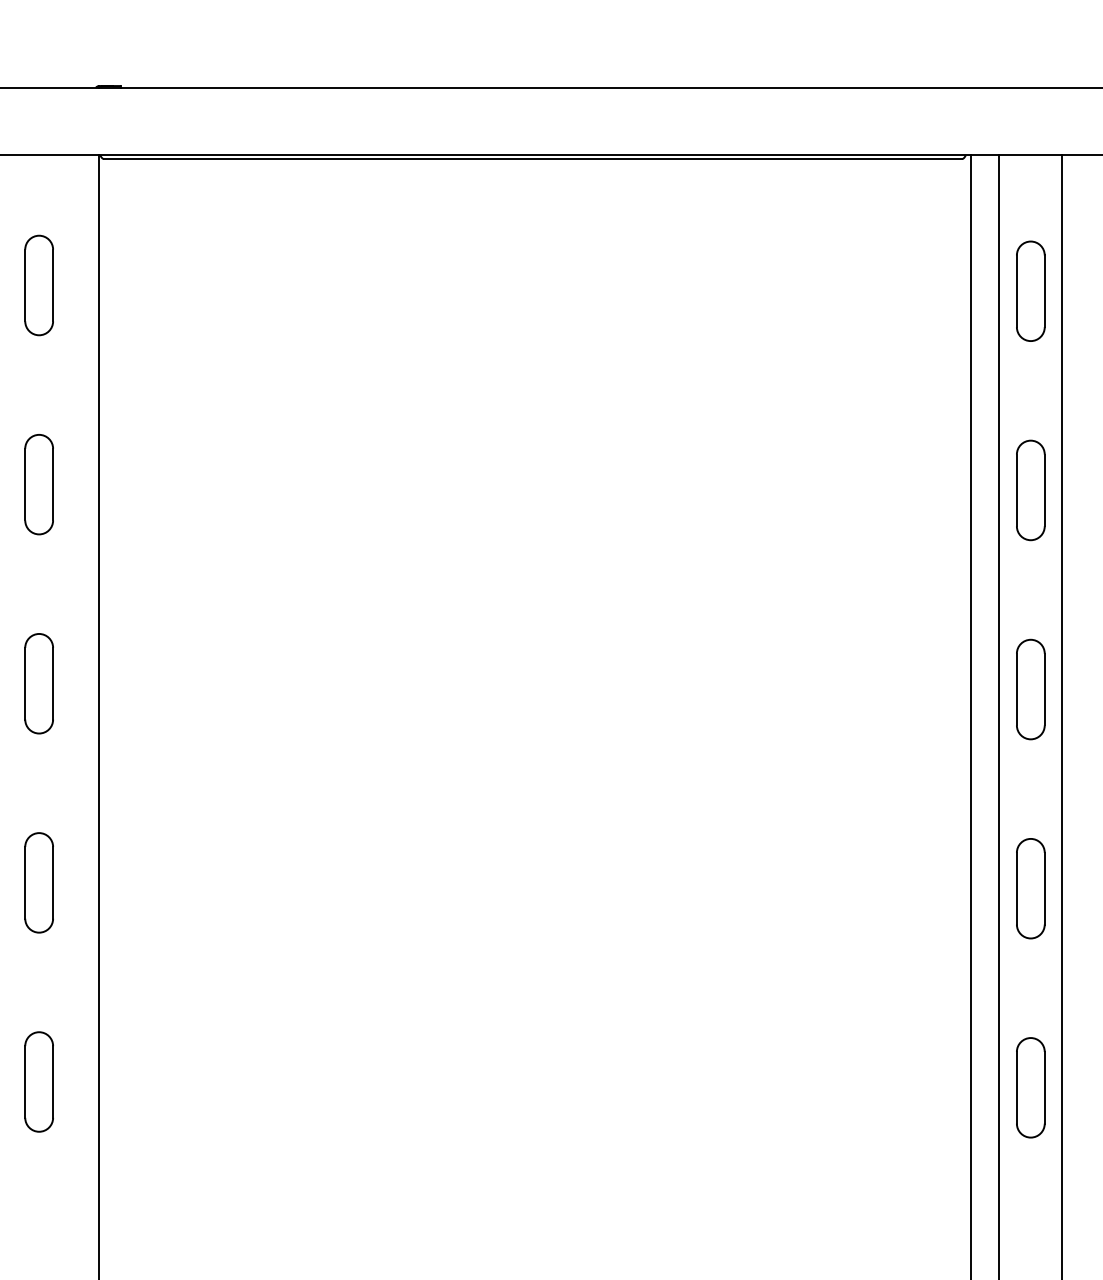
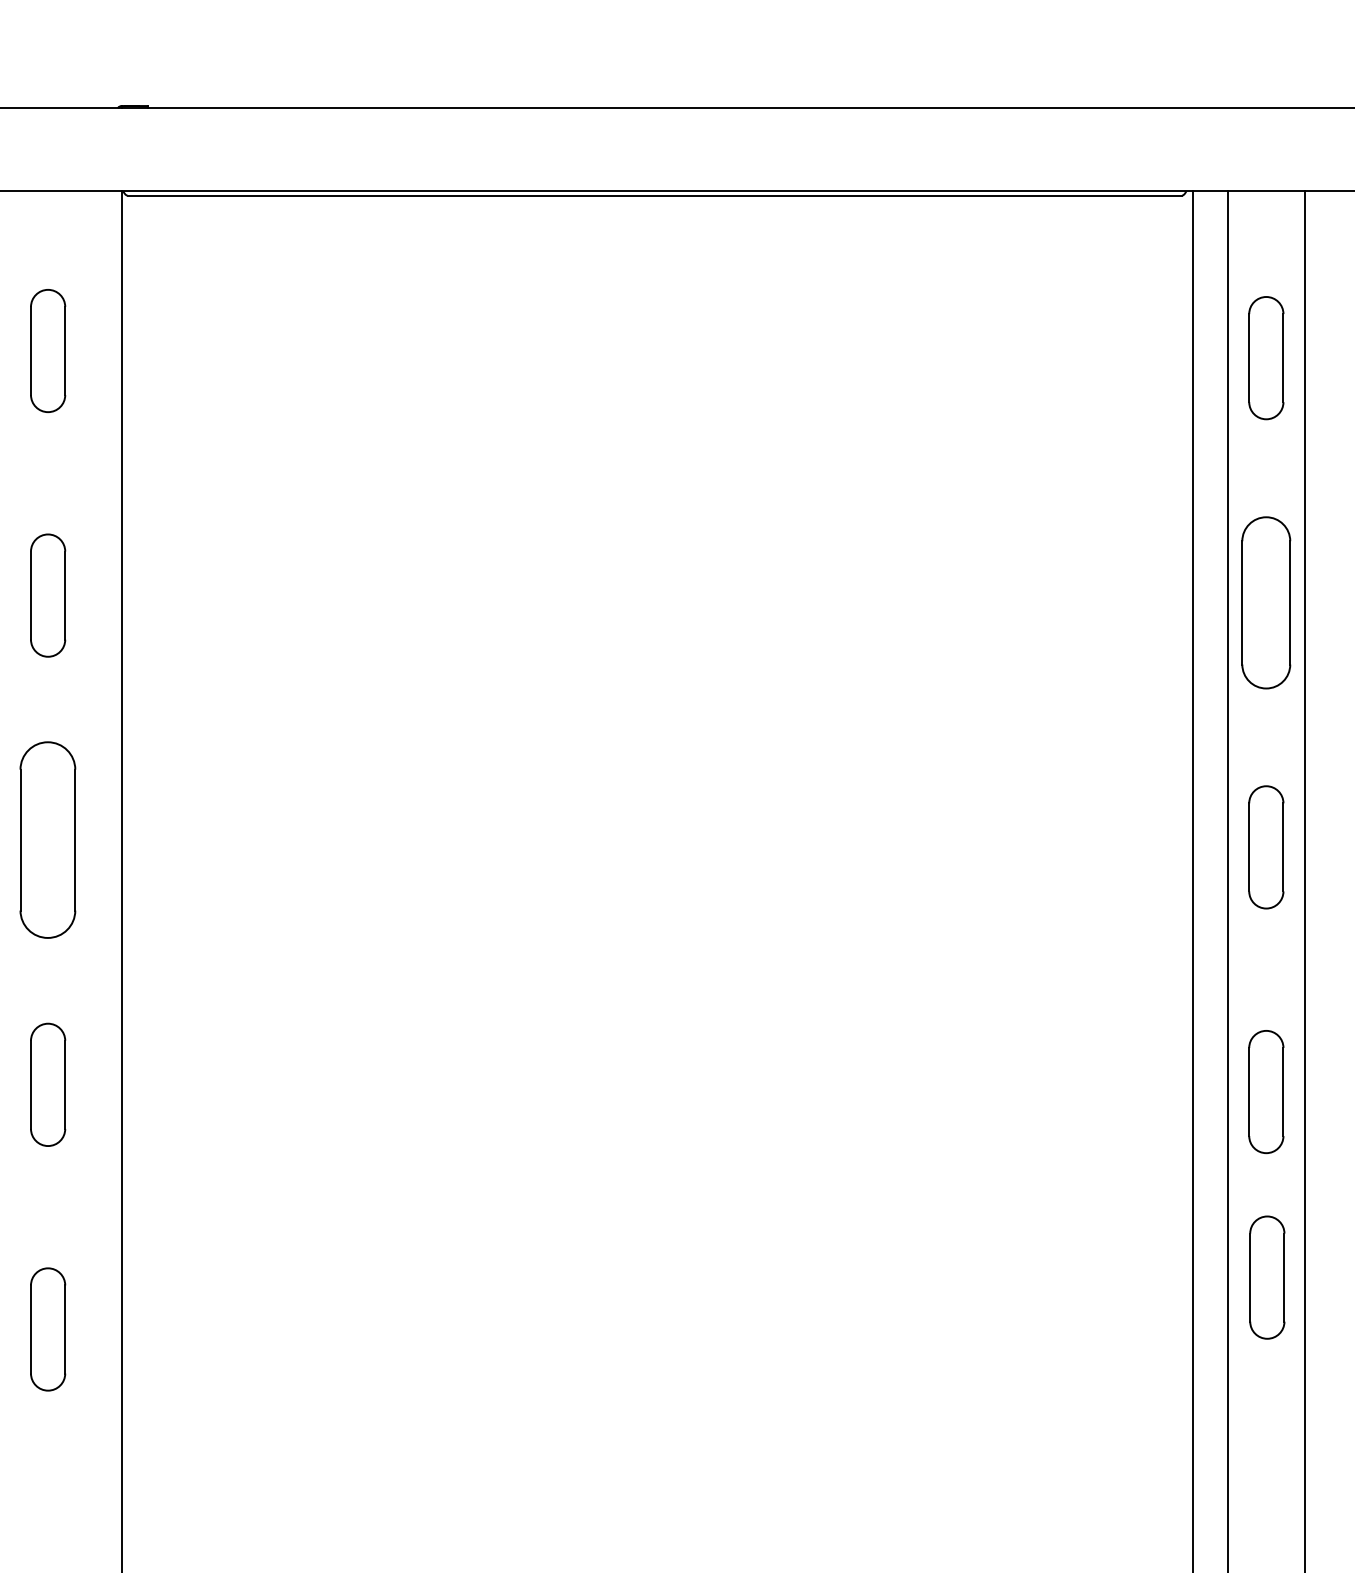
part: (1030, 490) -> (1266, 602), size x1.4
part: (39, 683) -> (48, 840), size x1.6
part: (1030, 1087) -> (1267, 1277), moved

